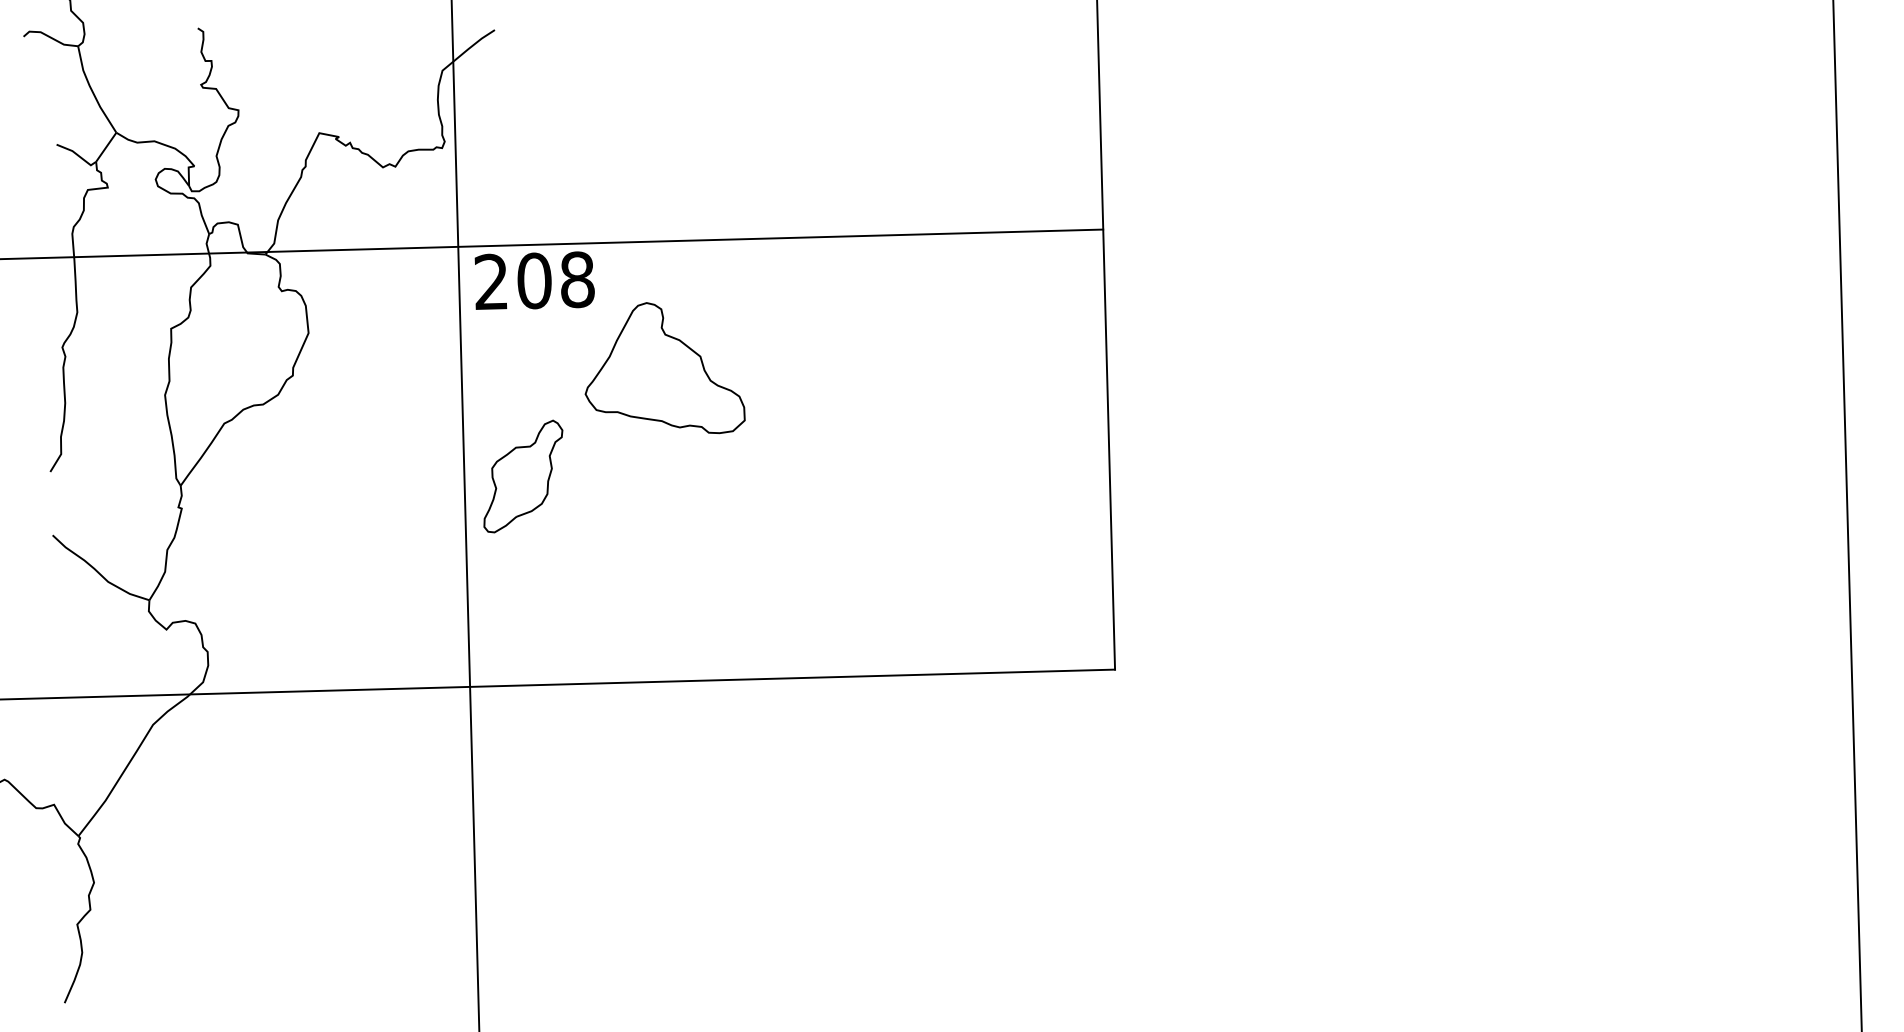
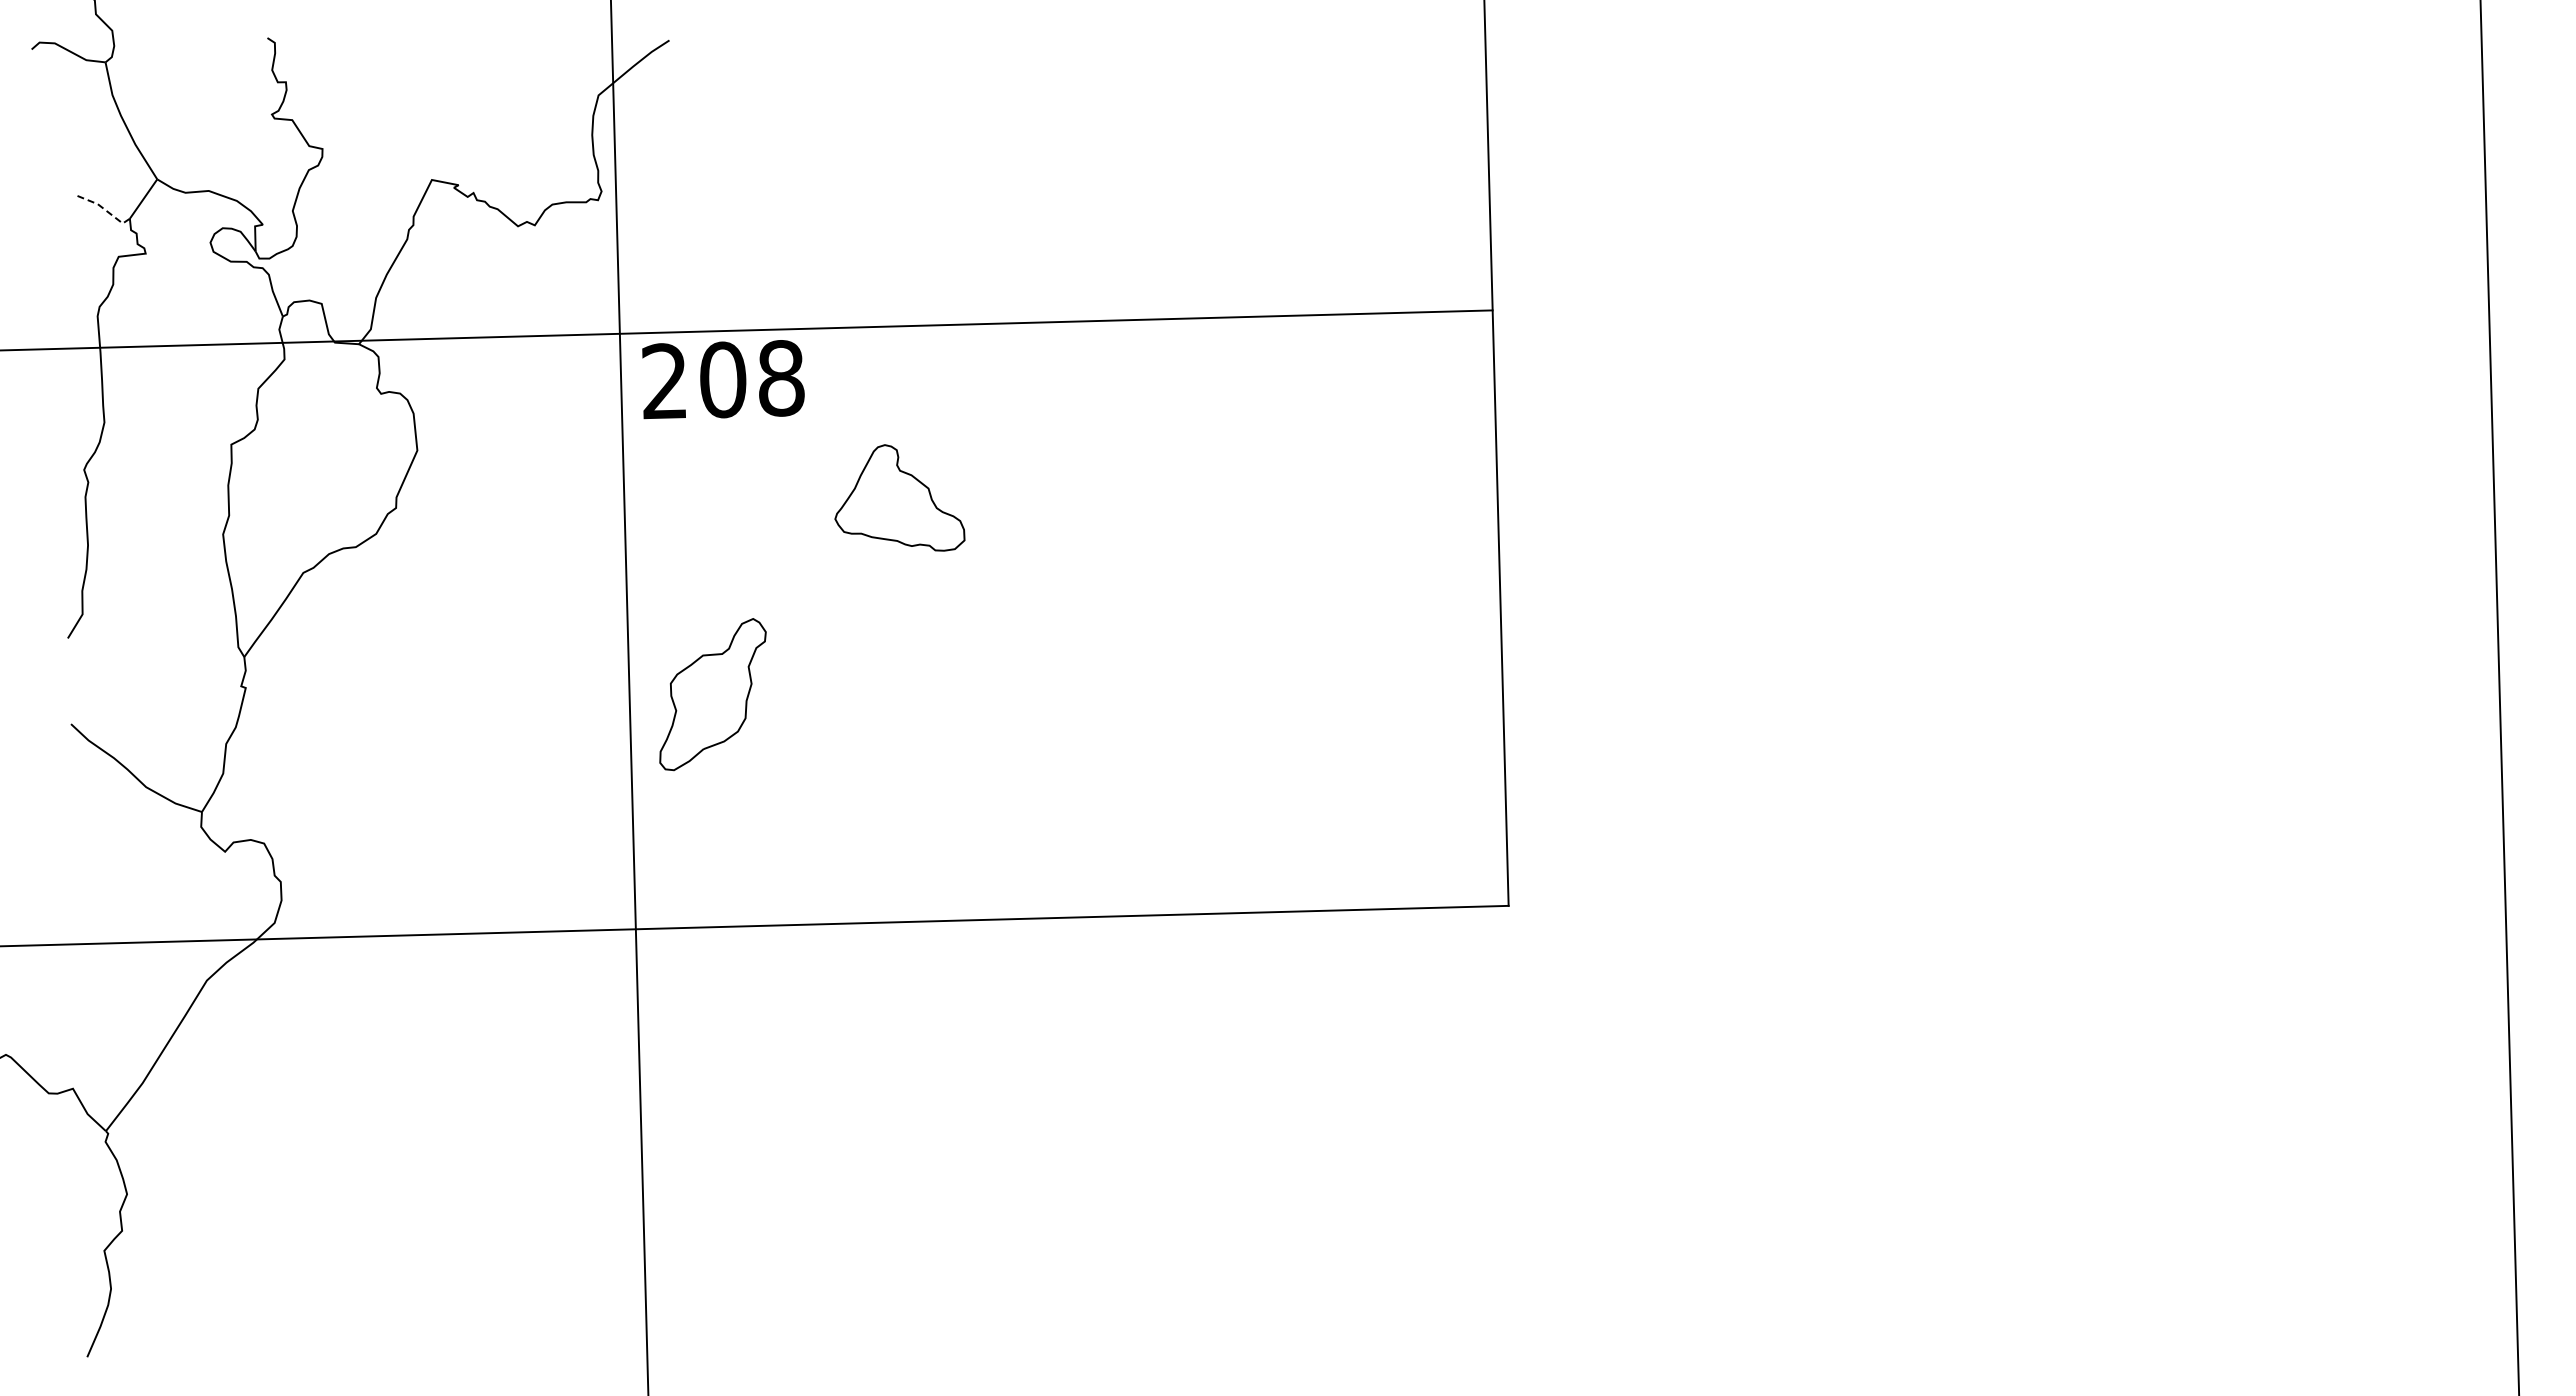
line: (77, 154) -> (104, 209), solid -> dashed
part: (664, 367) -> (899, 497), size x0.6
part: (523, 476) -> (712, 694), moved

